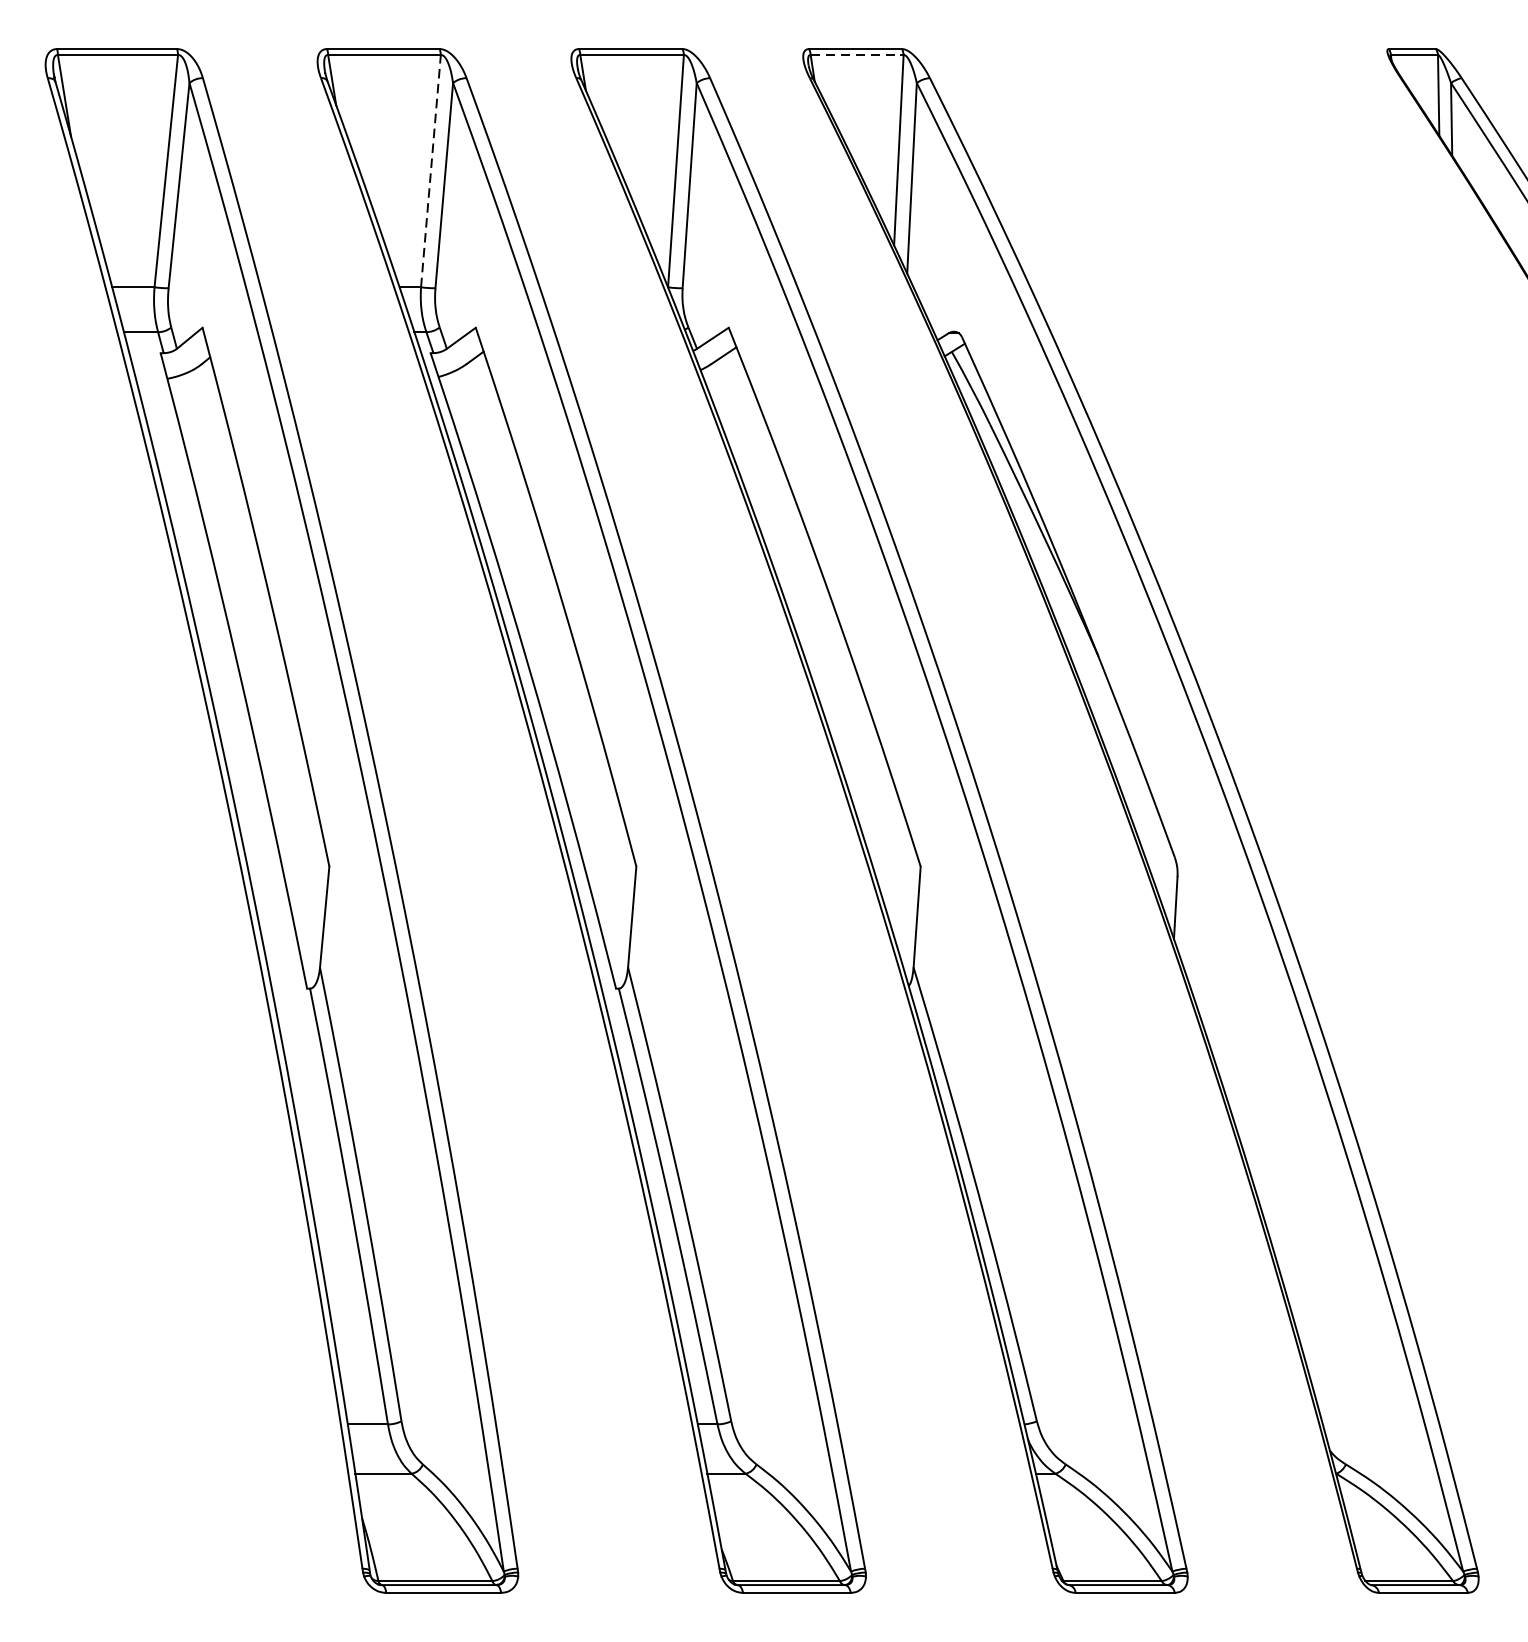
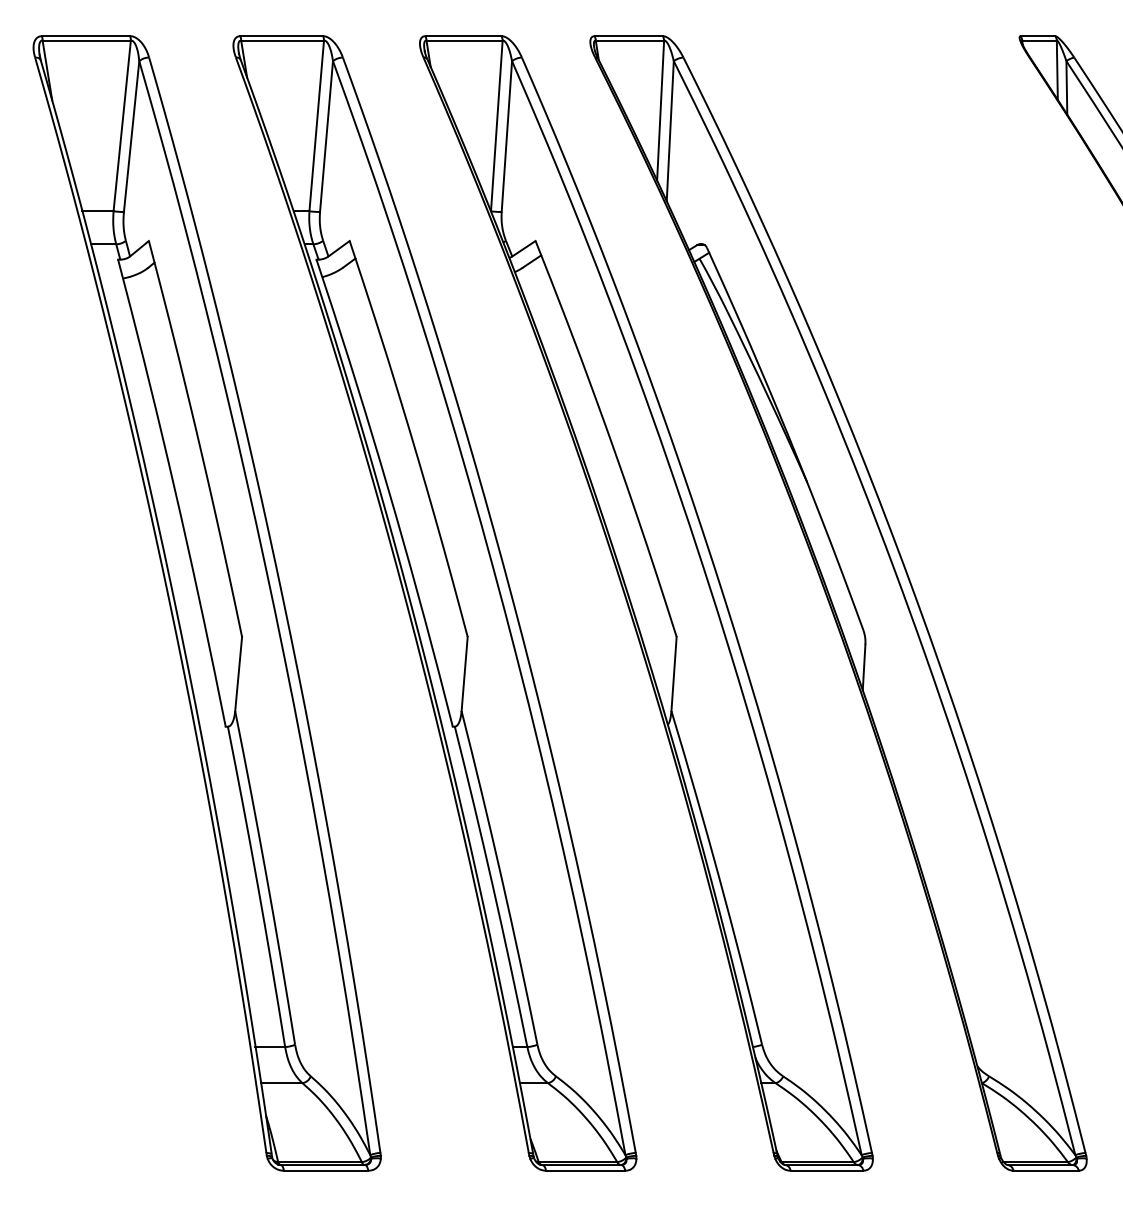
line: (857, 54) -> (630, 40), dashed -> solid
line: (430, 170) -> (316, 125), dashed -> solid

